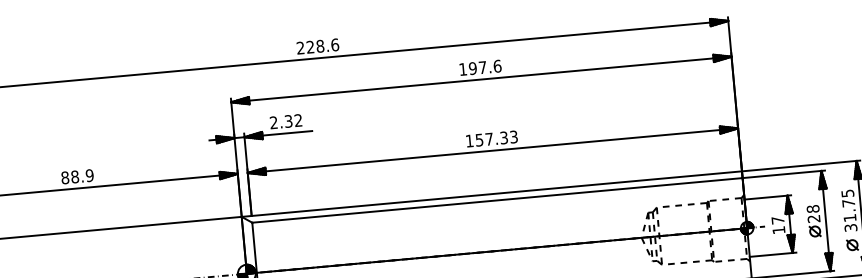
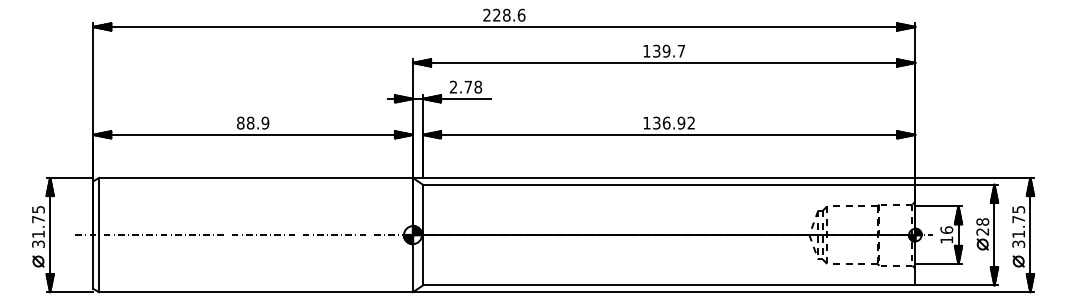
text: (484, 66) -> (668, 50), 197.6 -> 139.7
text: (293, 120) -> (473, 86), 2.32 -> 2.78
text: (496, 137) -> (673, 122), 157.33 -> 136.92
text: (777, 219) -> (946, 229), 17 -> 16

